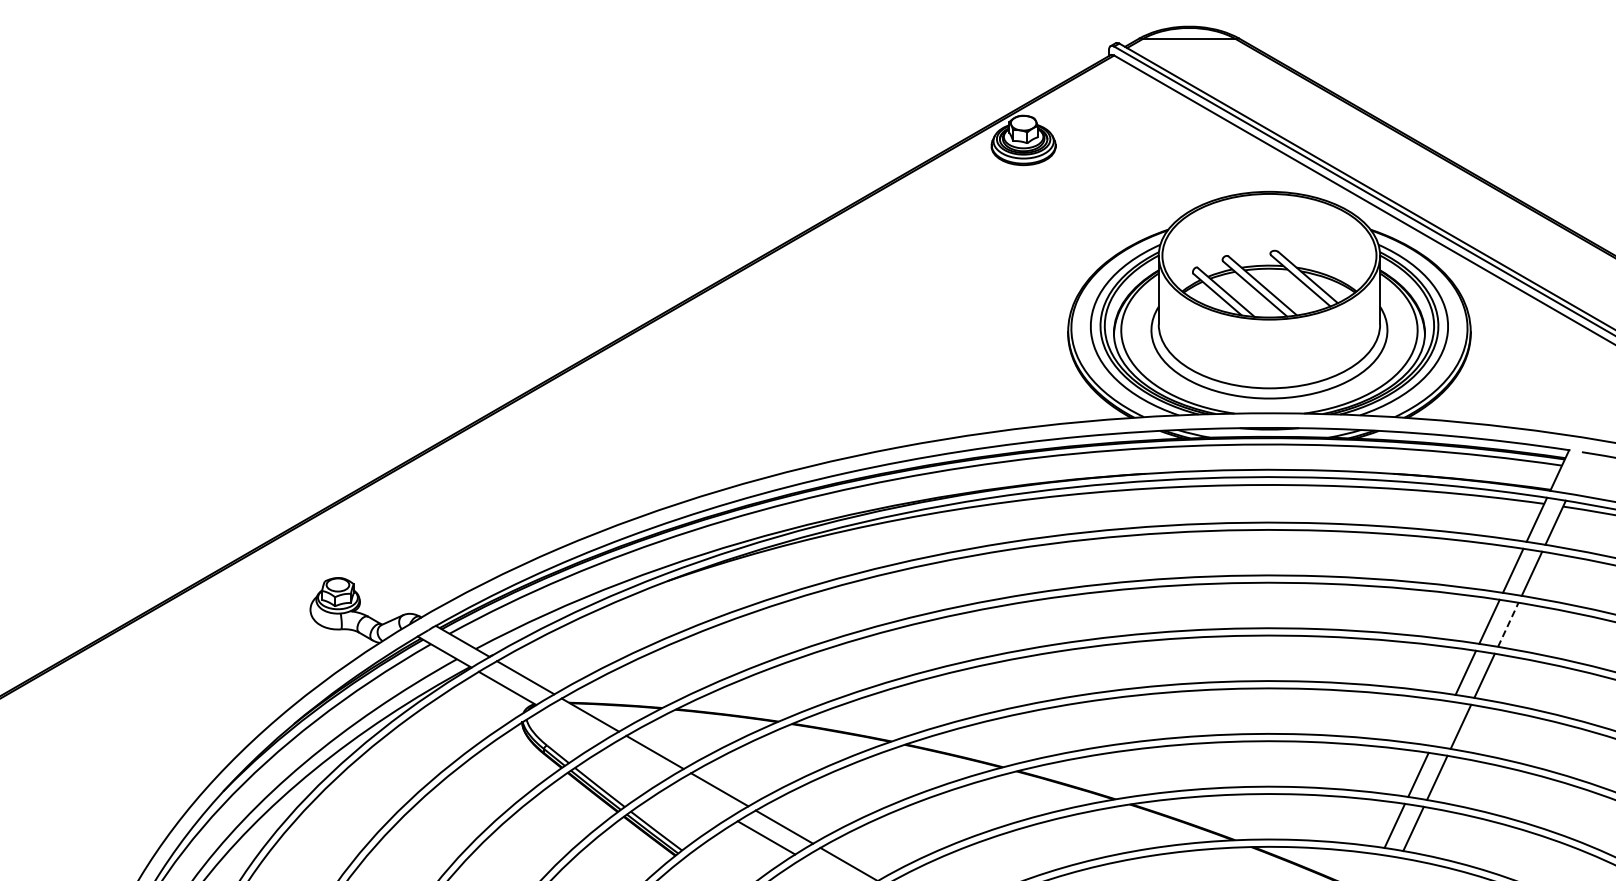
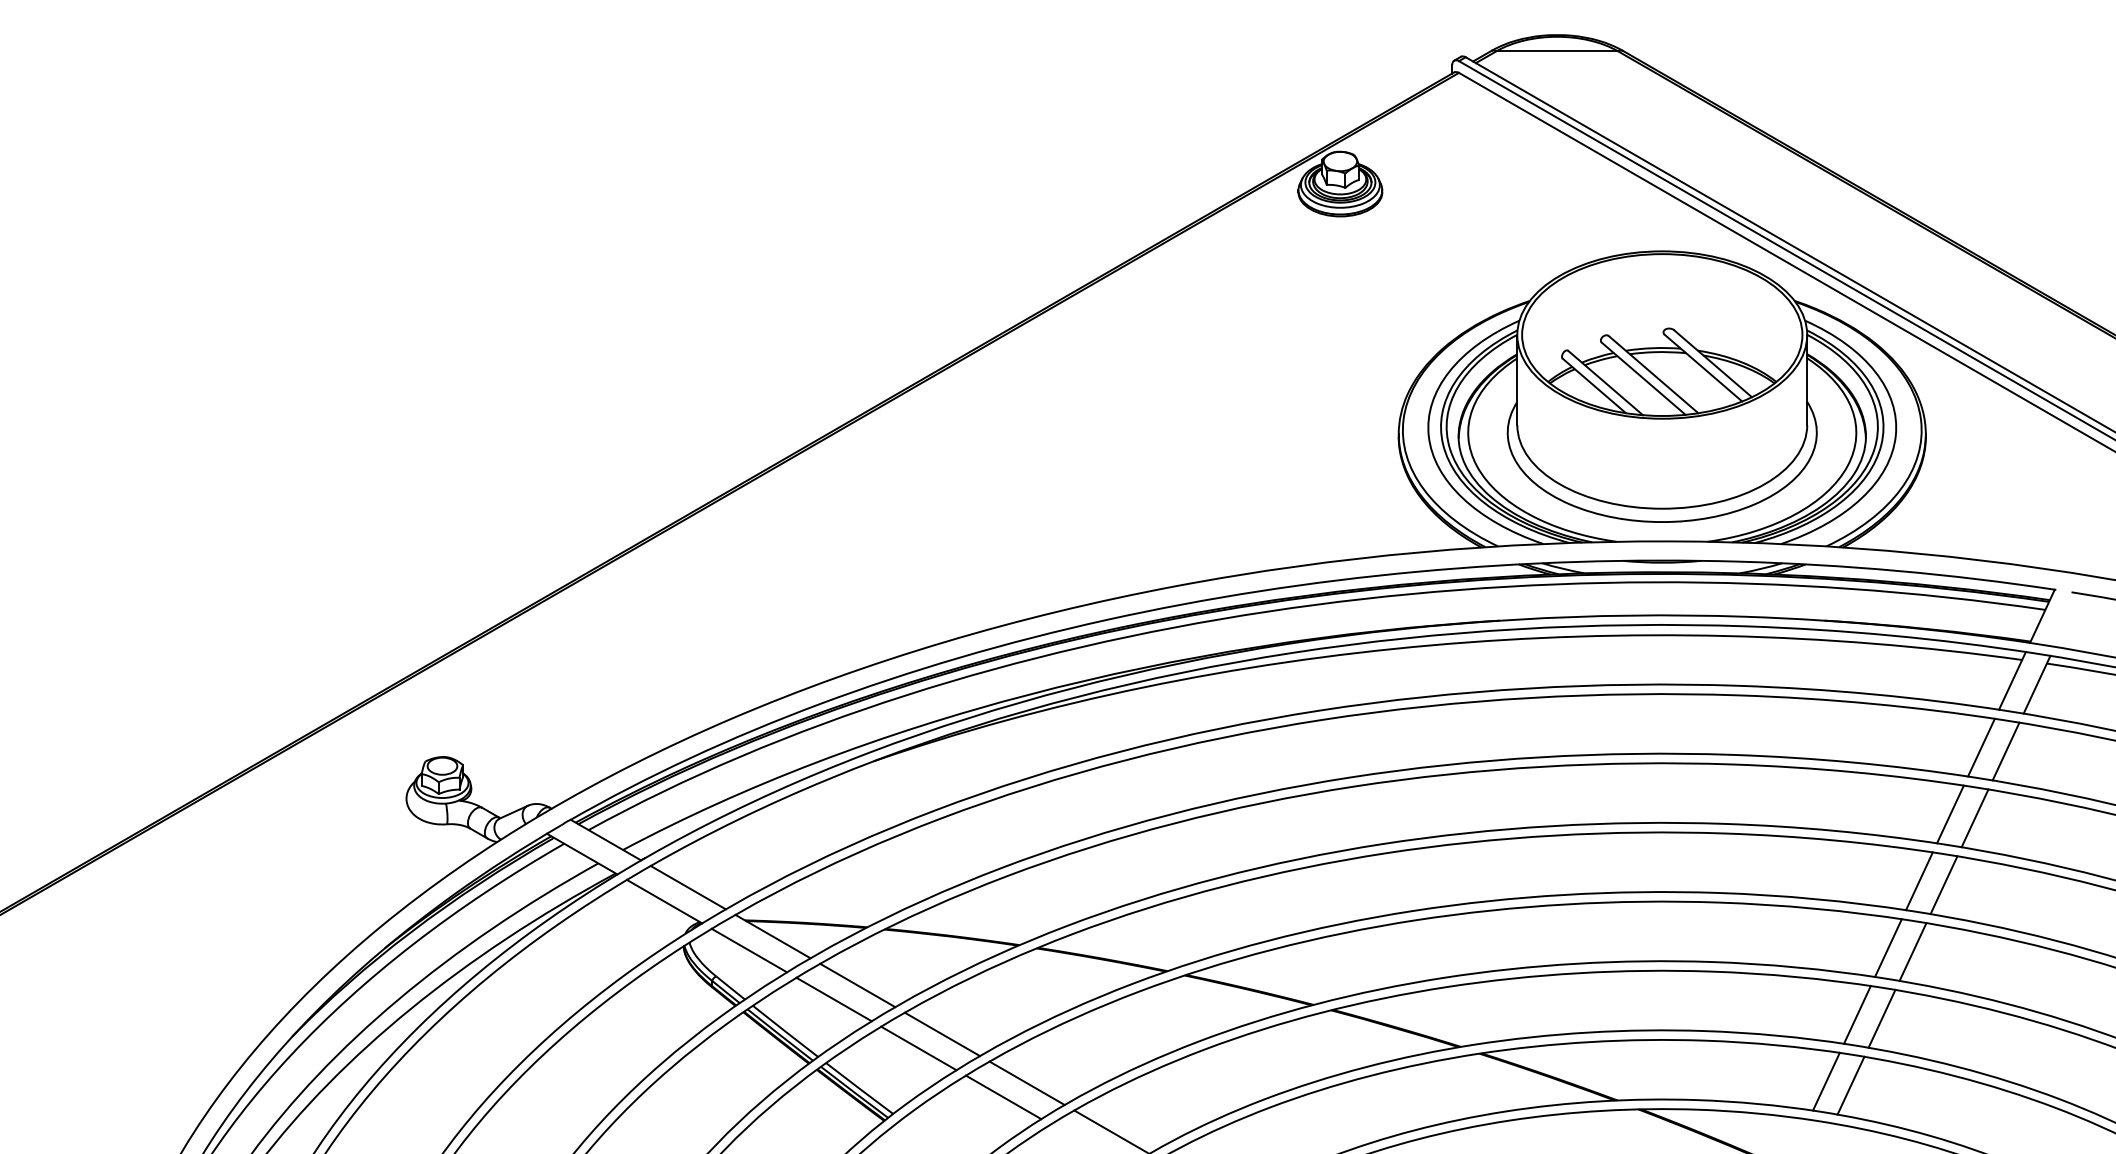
line: (1508, 624) -> (1975, 817), dashed -> solid
line: (1441, 723) -> (1887, 947), added
line: (572, 725) -> (749, 950), added
line: (636, 762) -> (833, 998), added
line: (701, 800) -> (918, 1048), added

